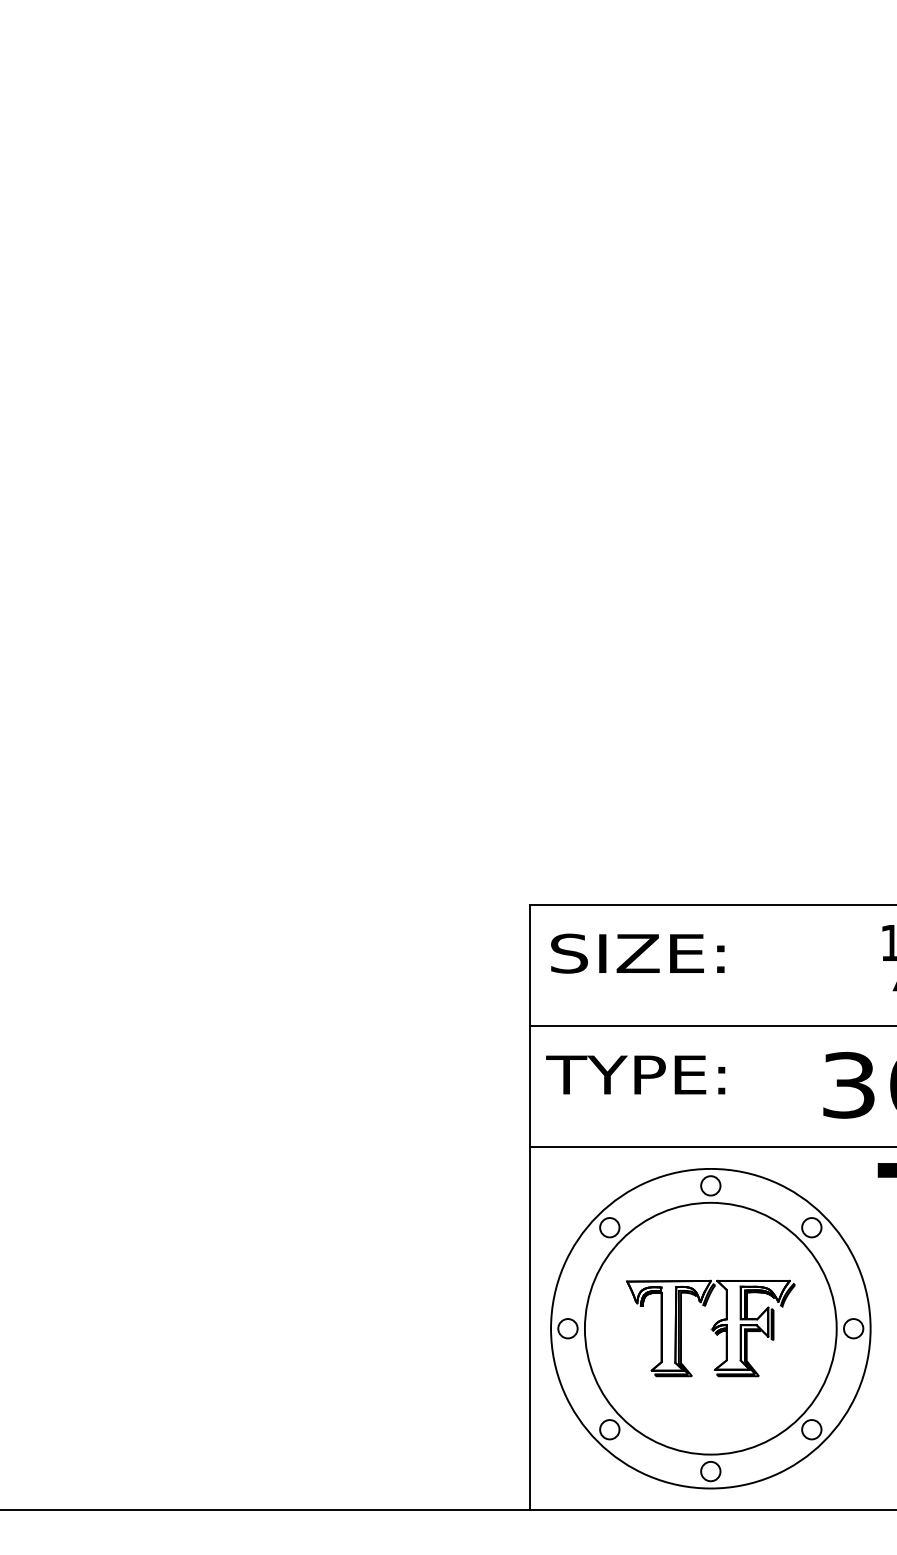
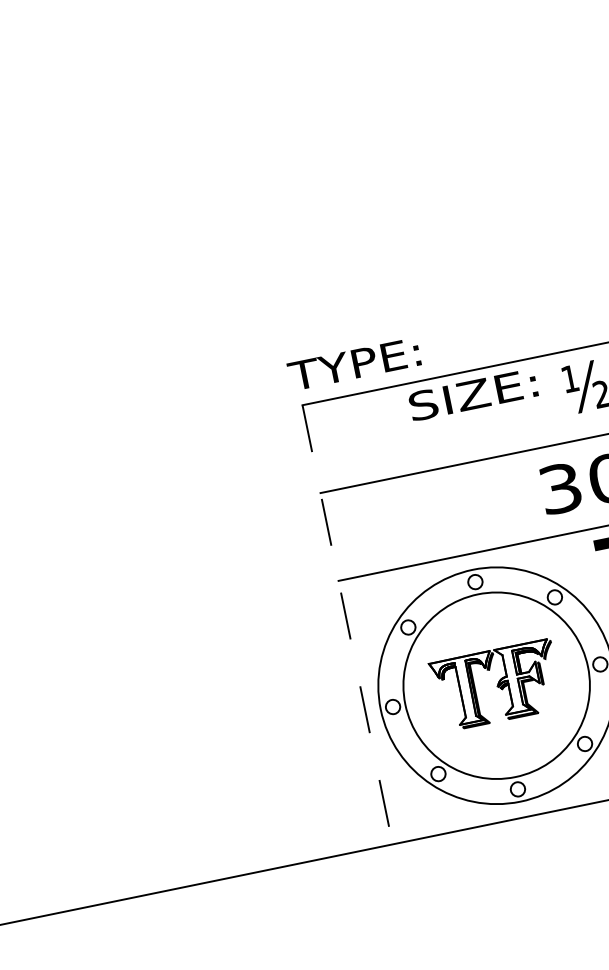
text: (637, 953) -> (473, 394), moved
text: (635, 1074) -> (354, 364), moved
line: (530, 1207) -> (347, 624), solid -> dashed

